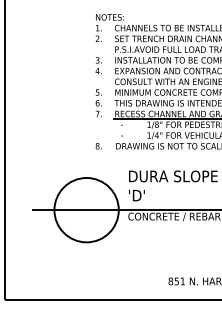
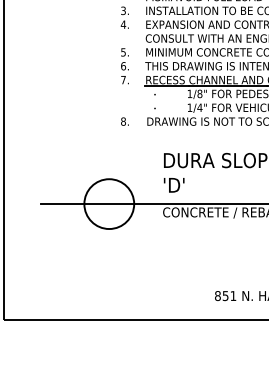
circle: (86, 210) -> (109, 204), size x0.6

